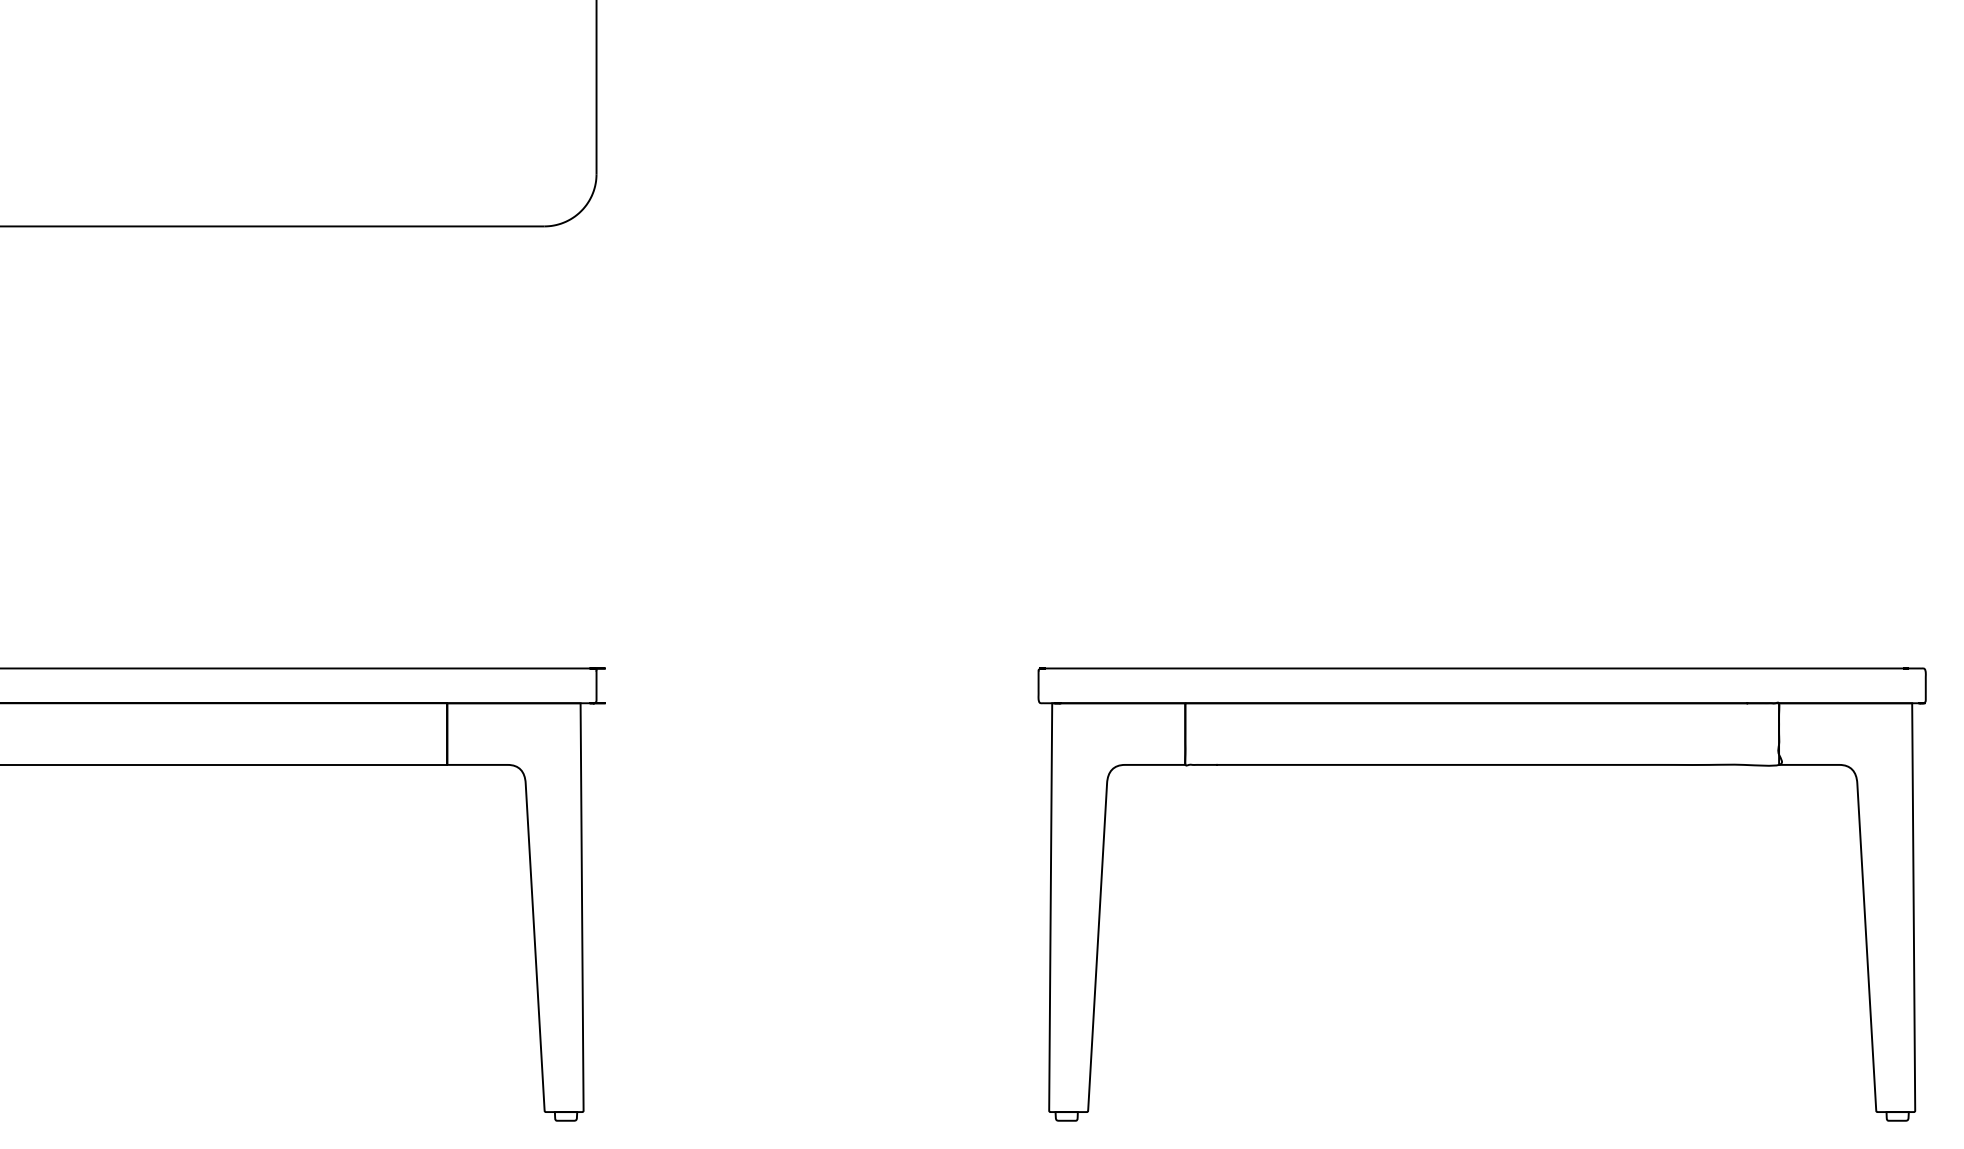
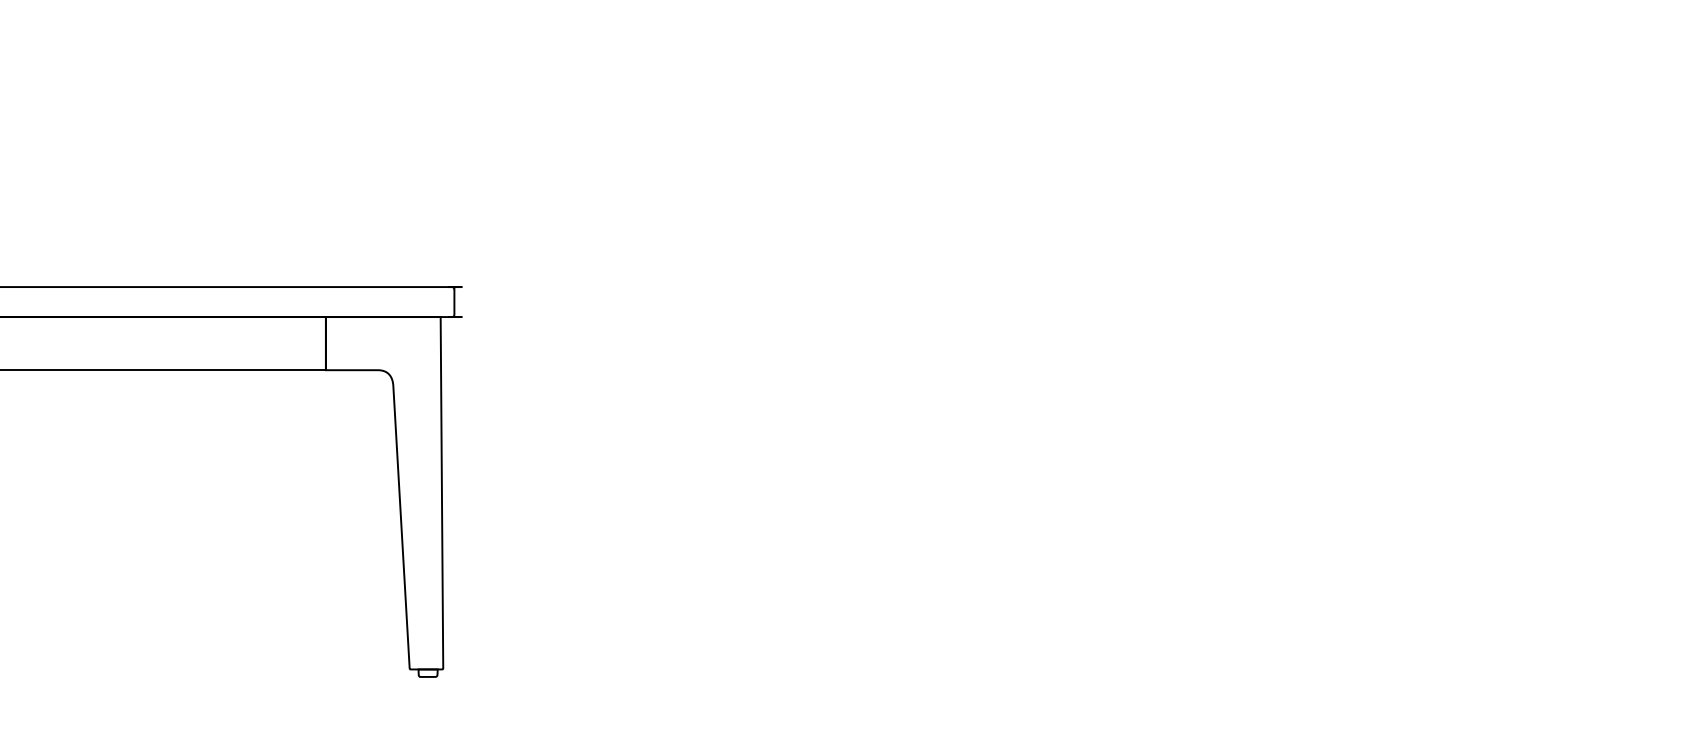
part: (1481, 765) -> (1217, 370), removed

